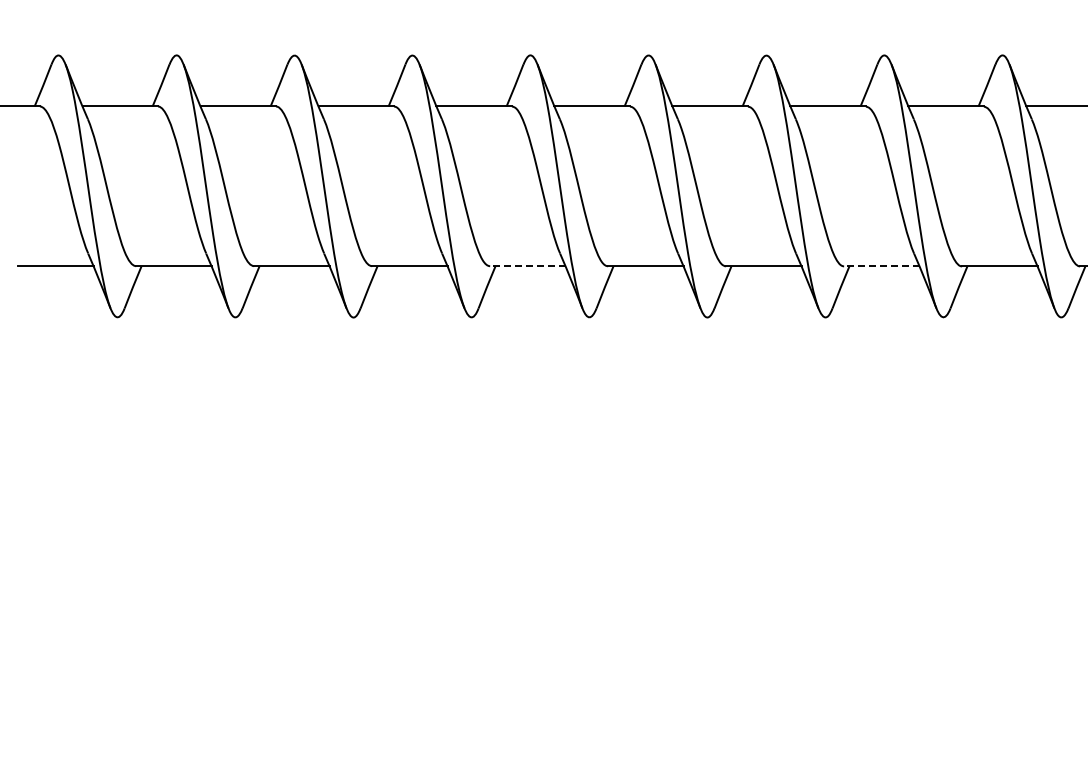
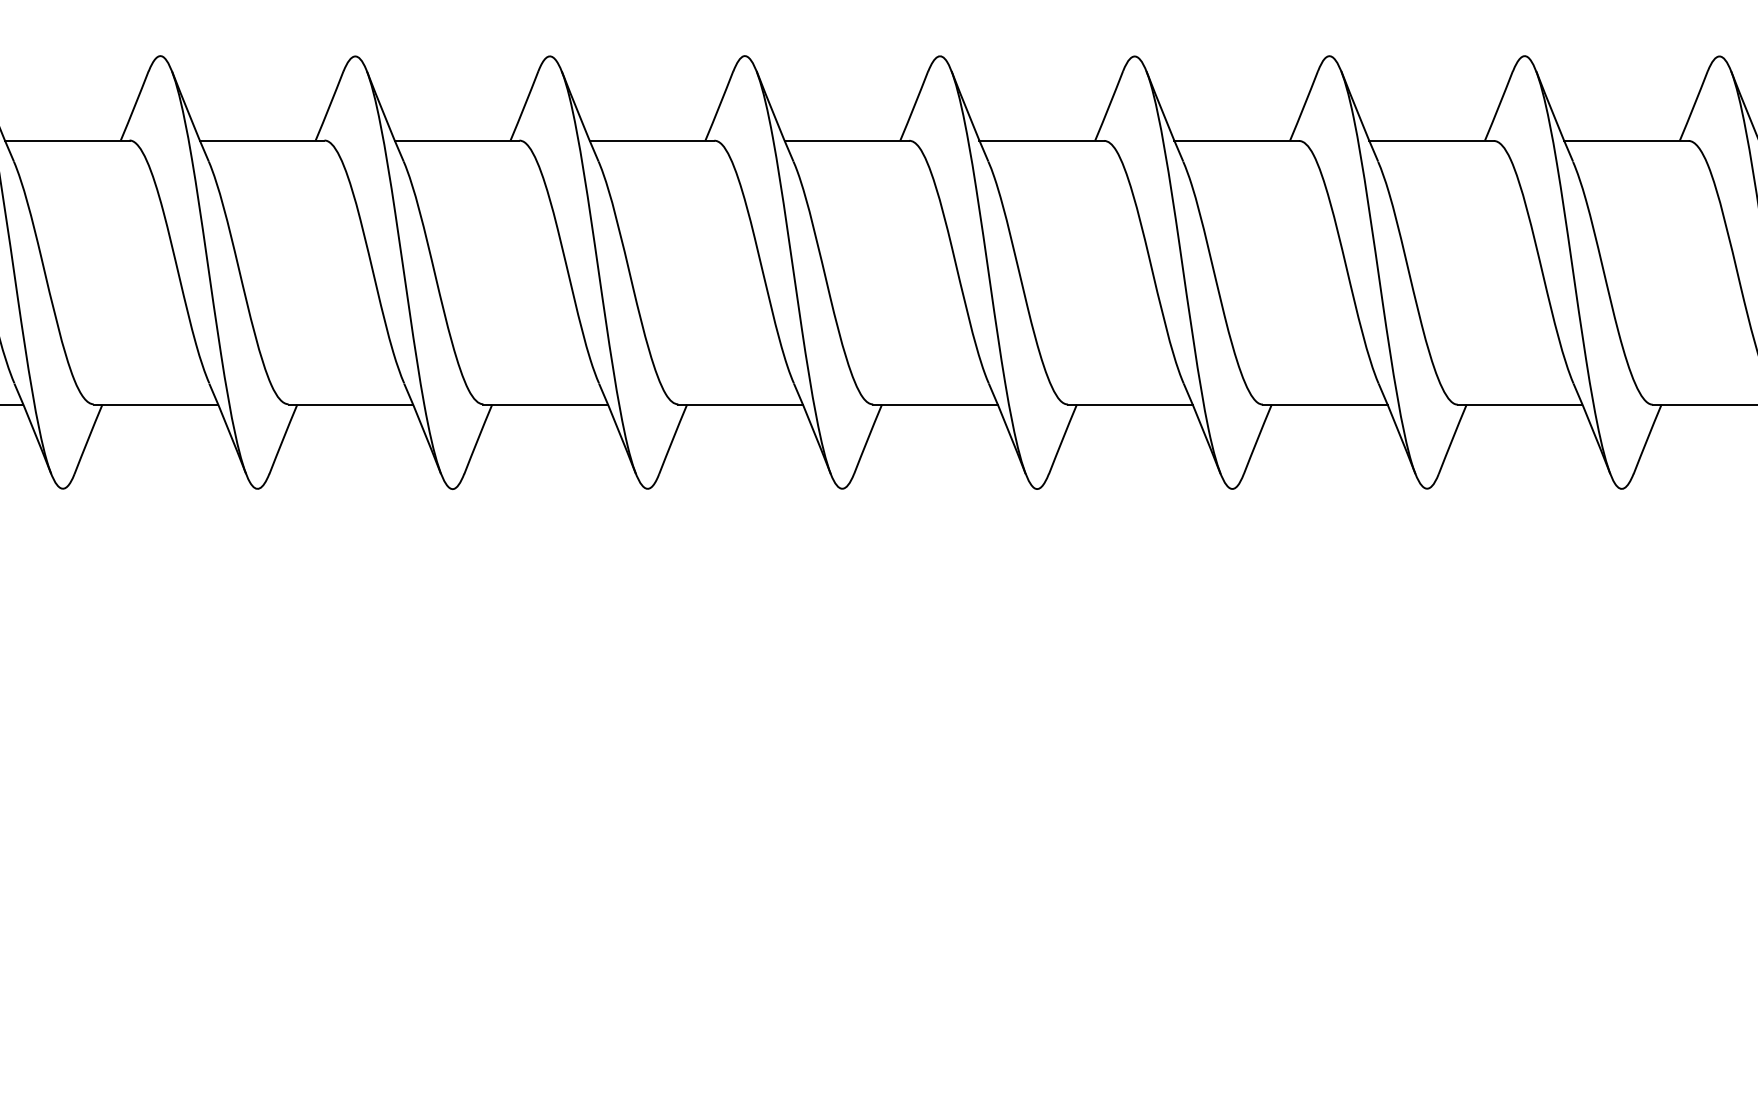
line: (527, 266) -> (740, 404), dashed -> solid
line: (881, 266) -> (1324, 404), dashed -> solid

